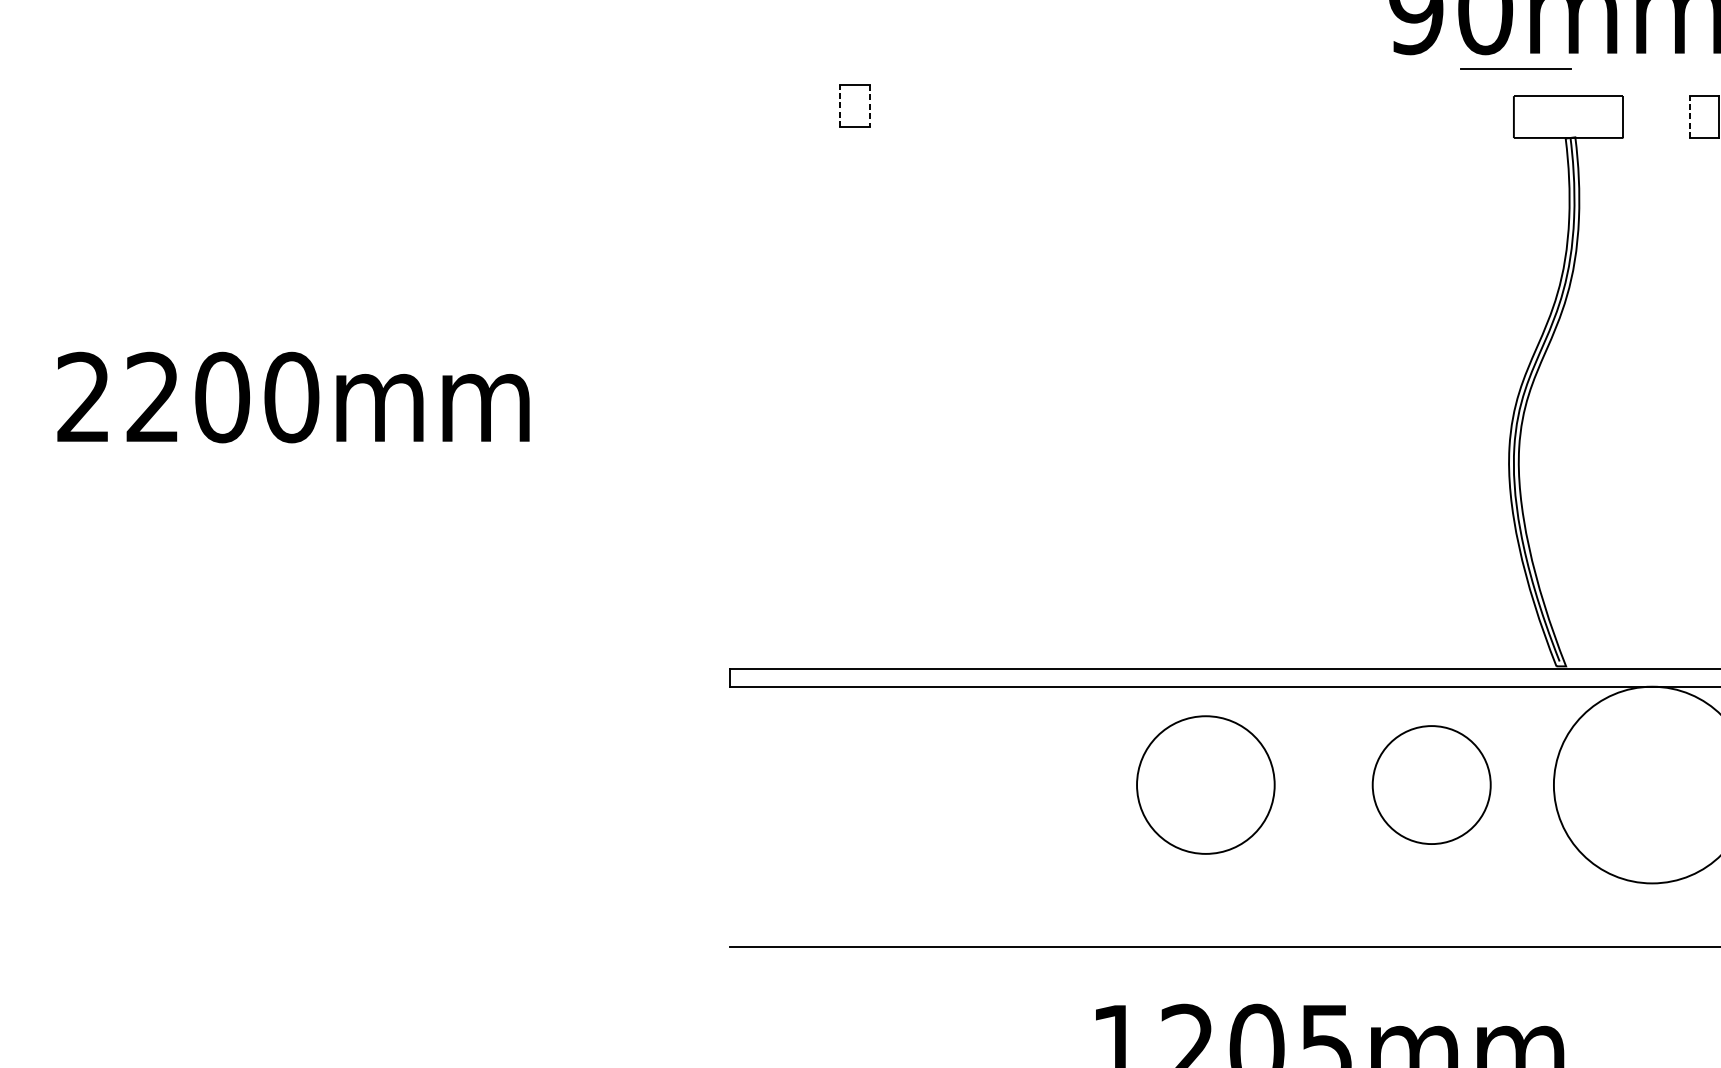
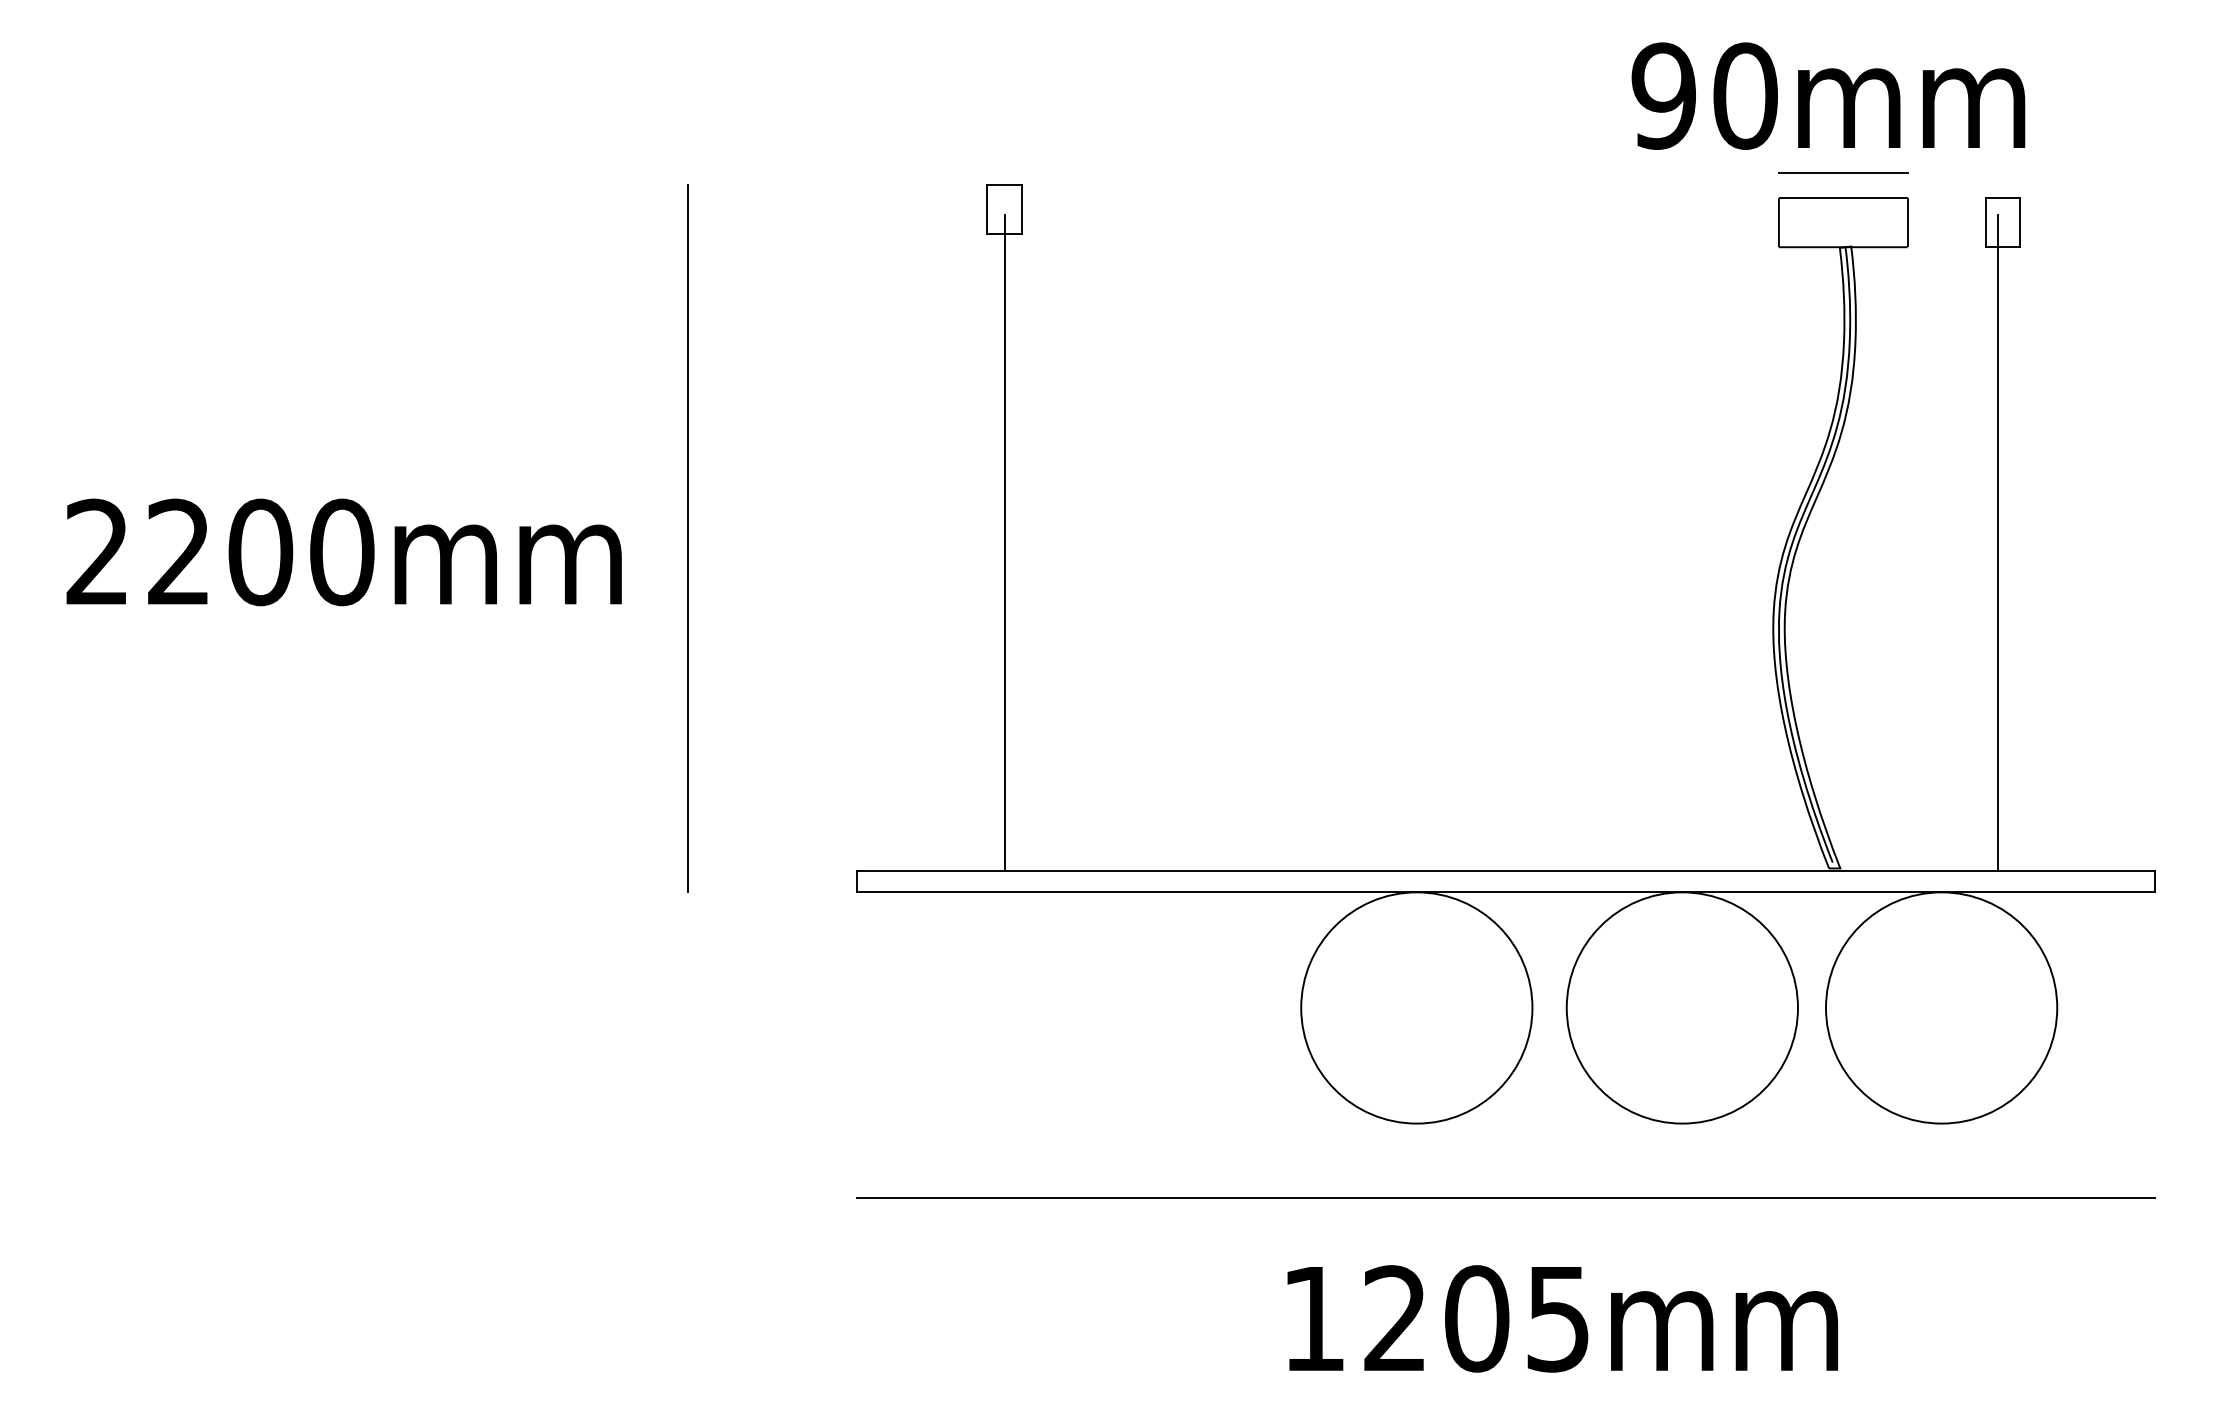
line: (1516, 68) -> (1843, 172), moved
line: (840, 105) -> (987, 209), dashed -> solid
line: (869, 105) -> (1021, 209), dashed -> solid
line: (1689, 116) -> (1985, 222), dashed -> solid
line: (586, 385) -> (688, 538), added
line: (855, 389) -> (1004, 543), added
line: (1699, 389) -> (1997, 543), added
circle: (1205, 784) -> (1416, 1007), size x1.43
circle: (1430, 784) -> (1681, 1007), size x1.67

